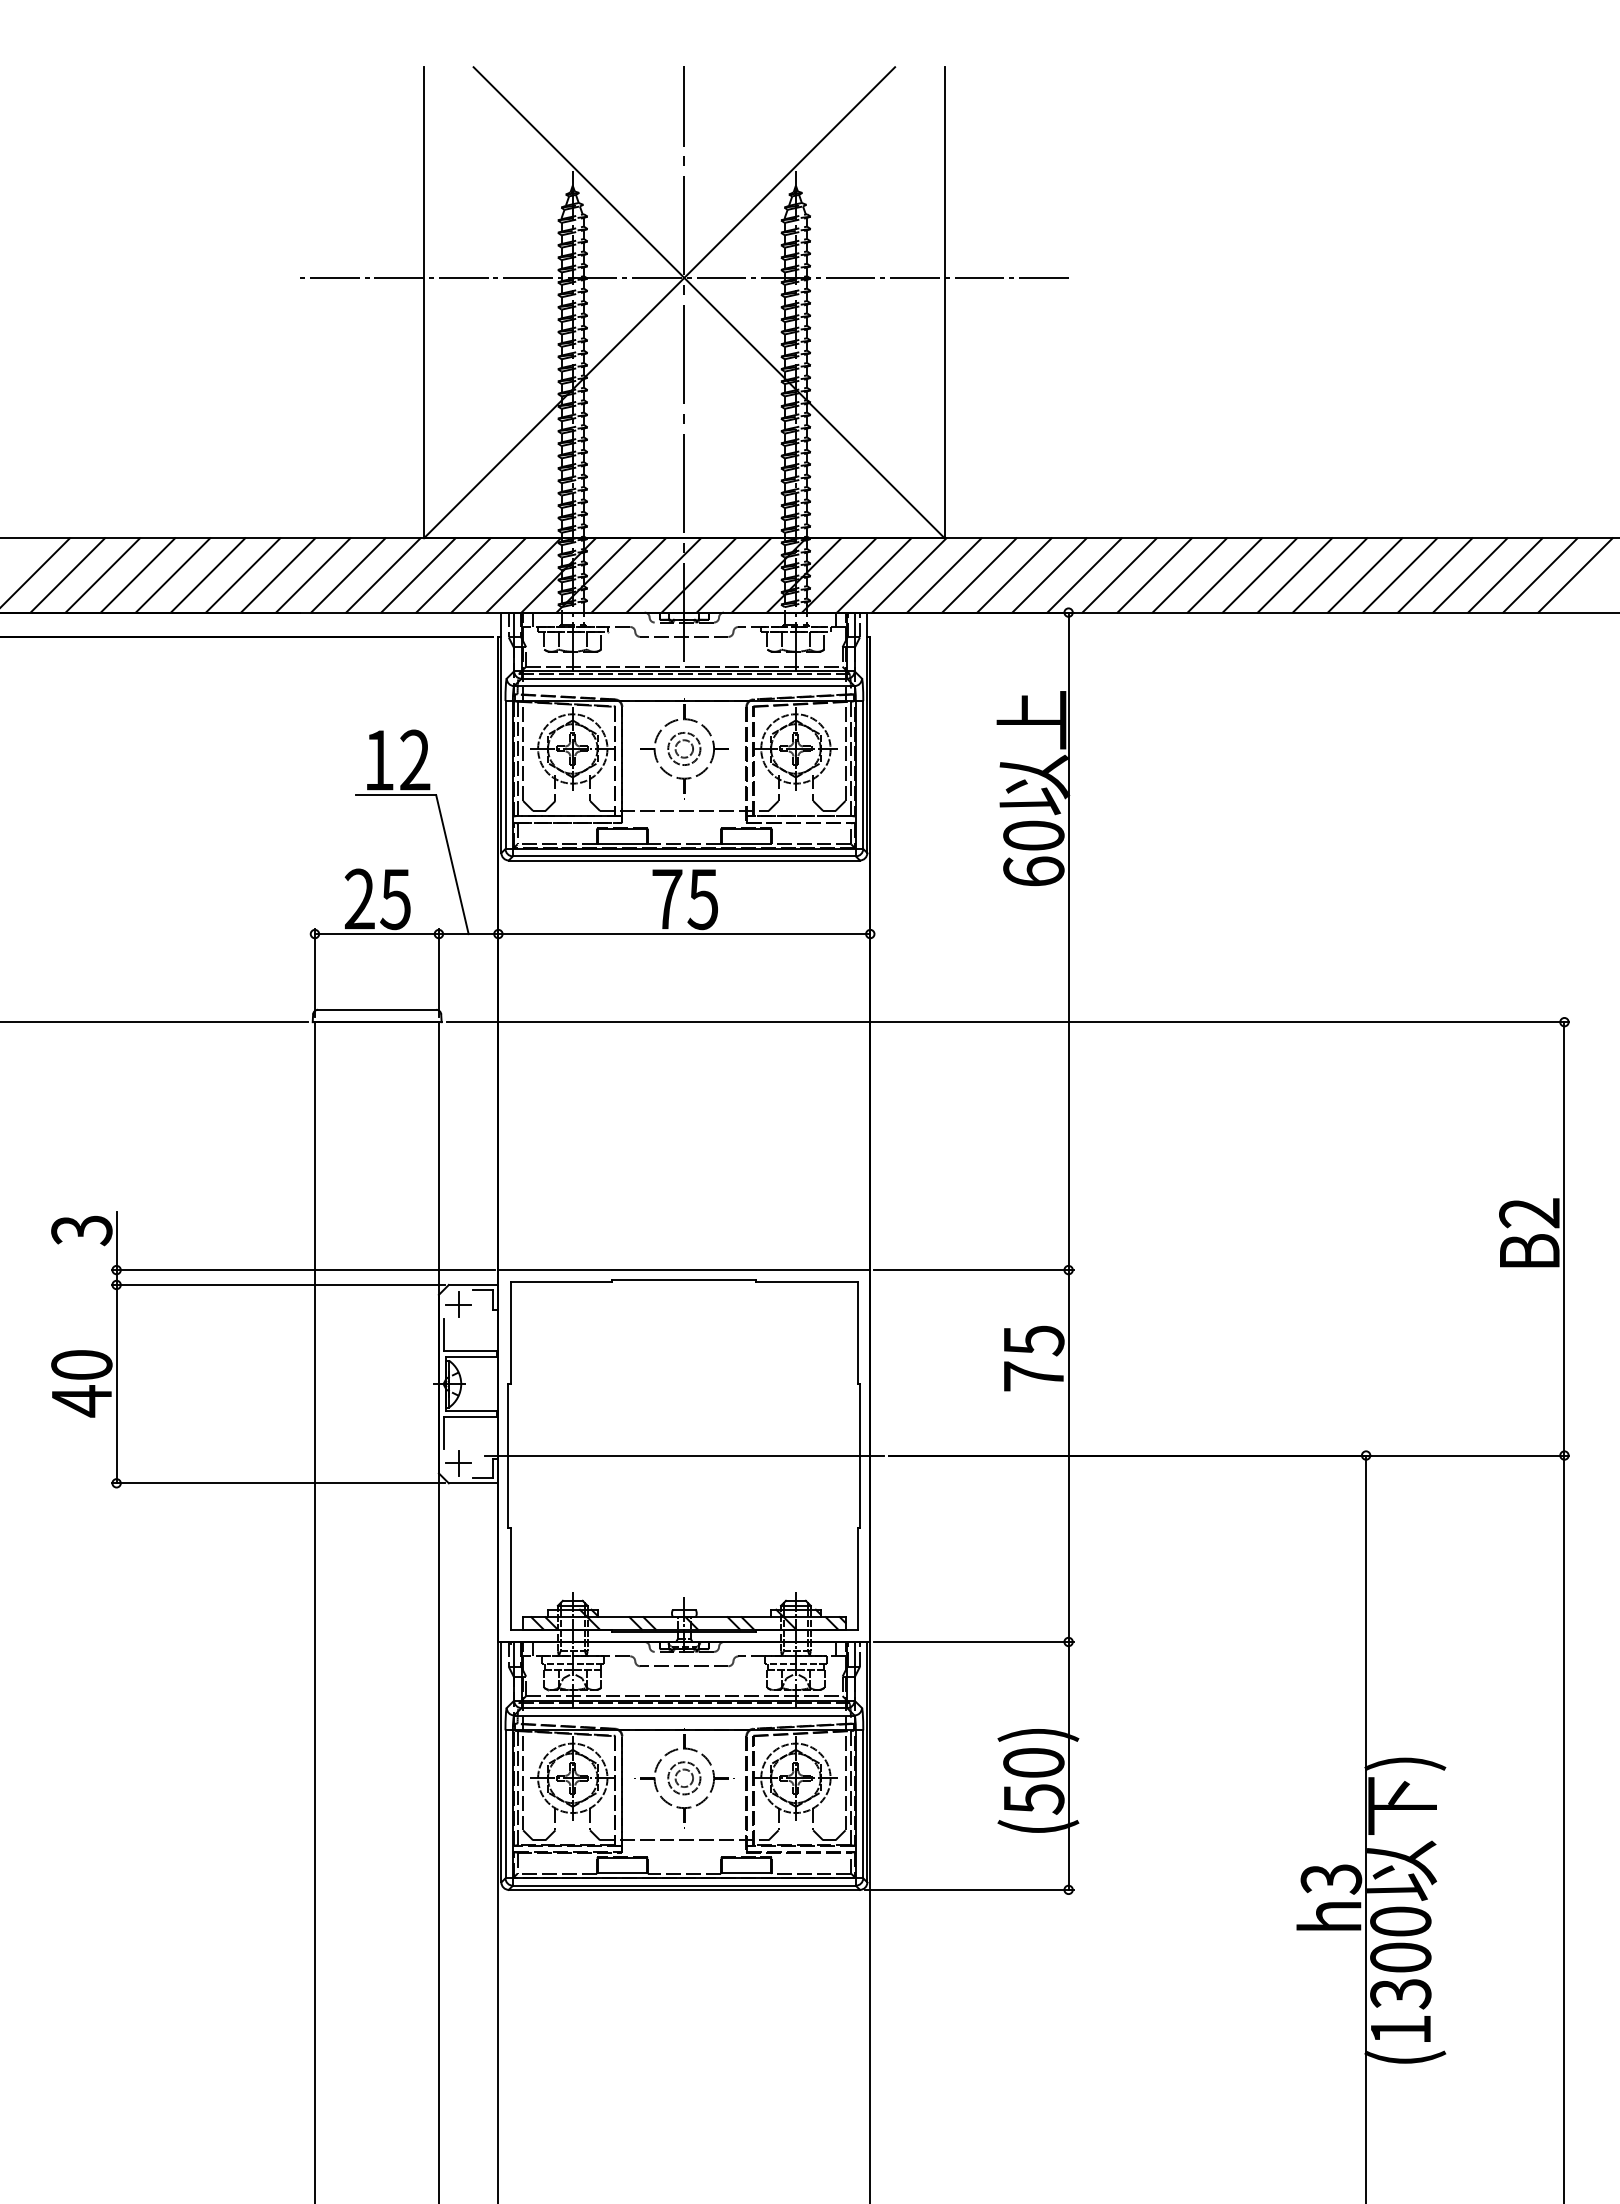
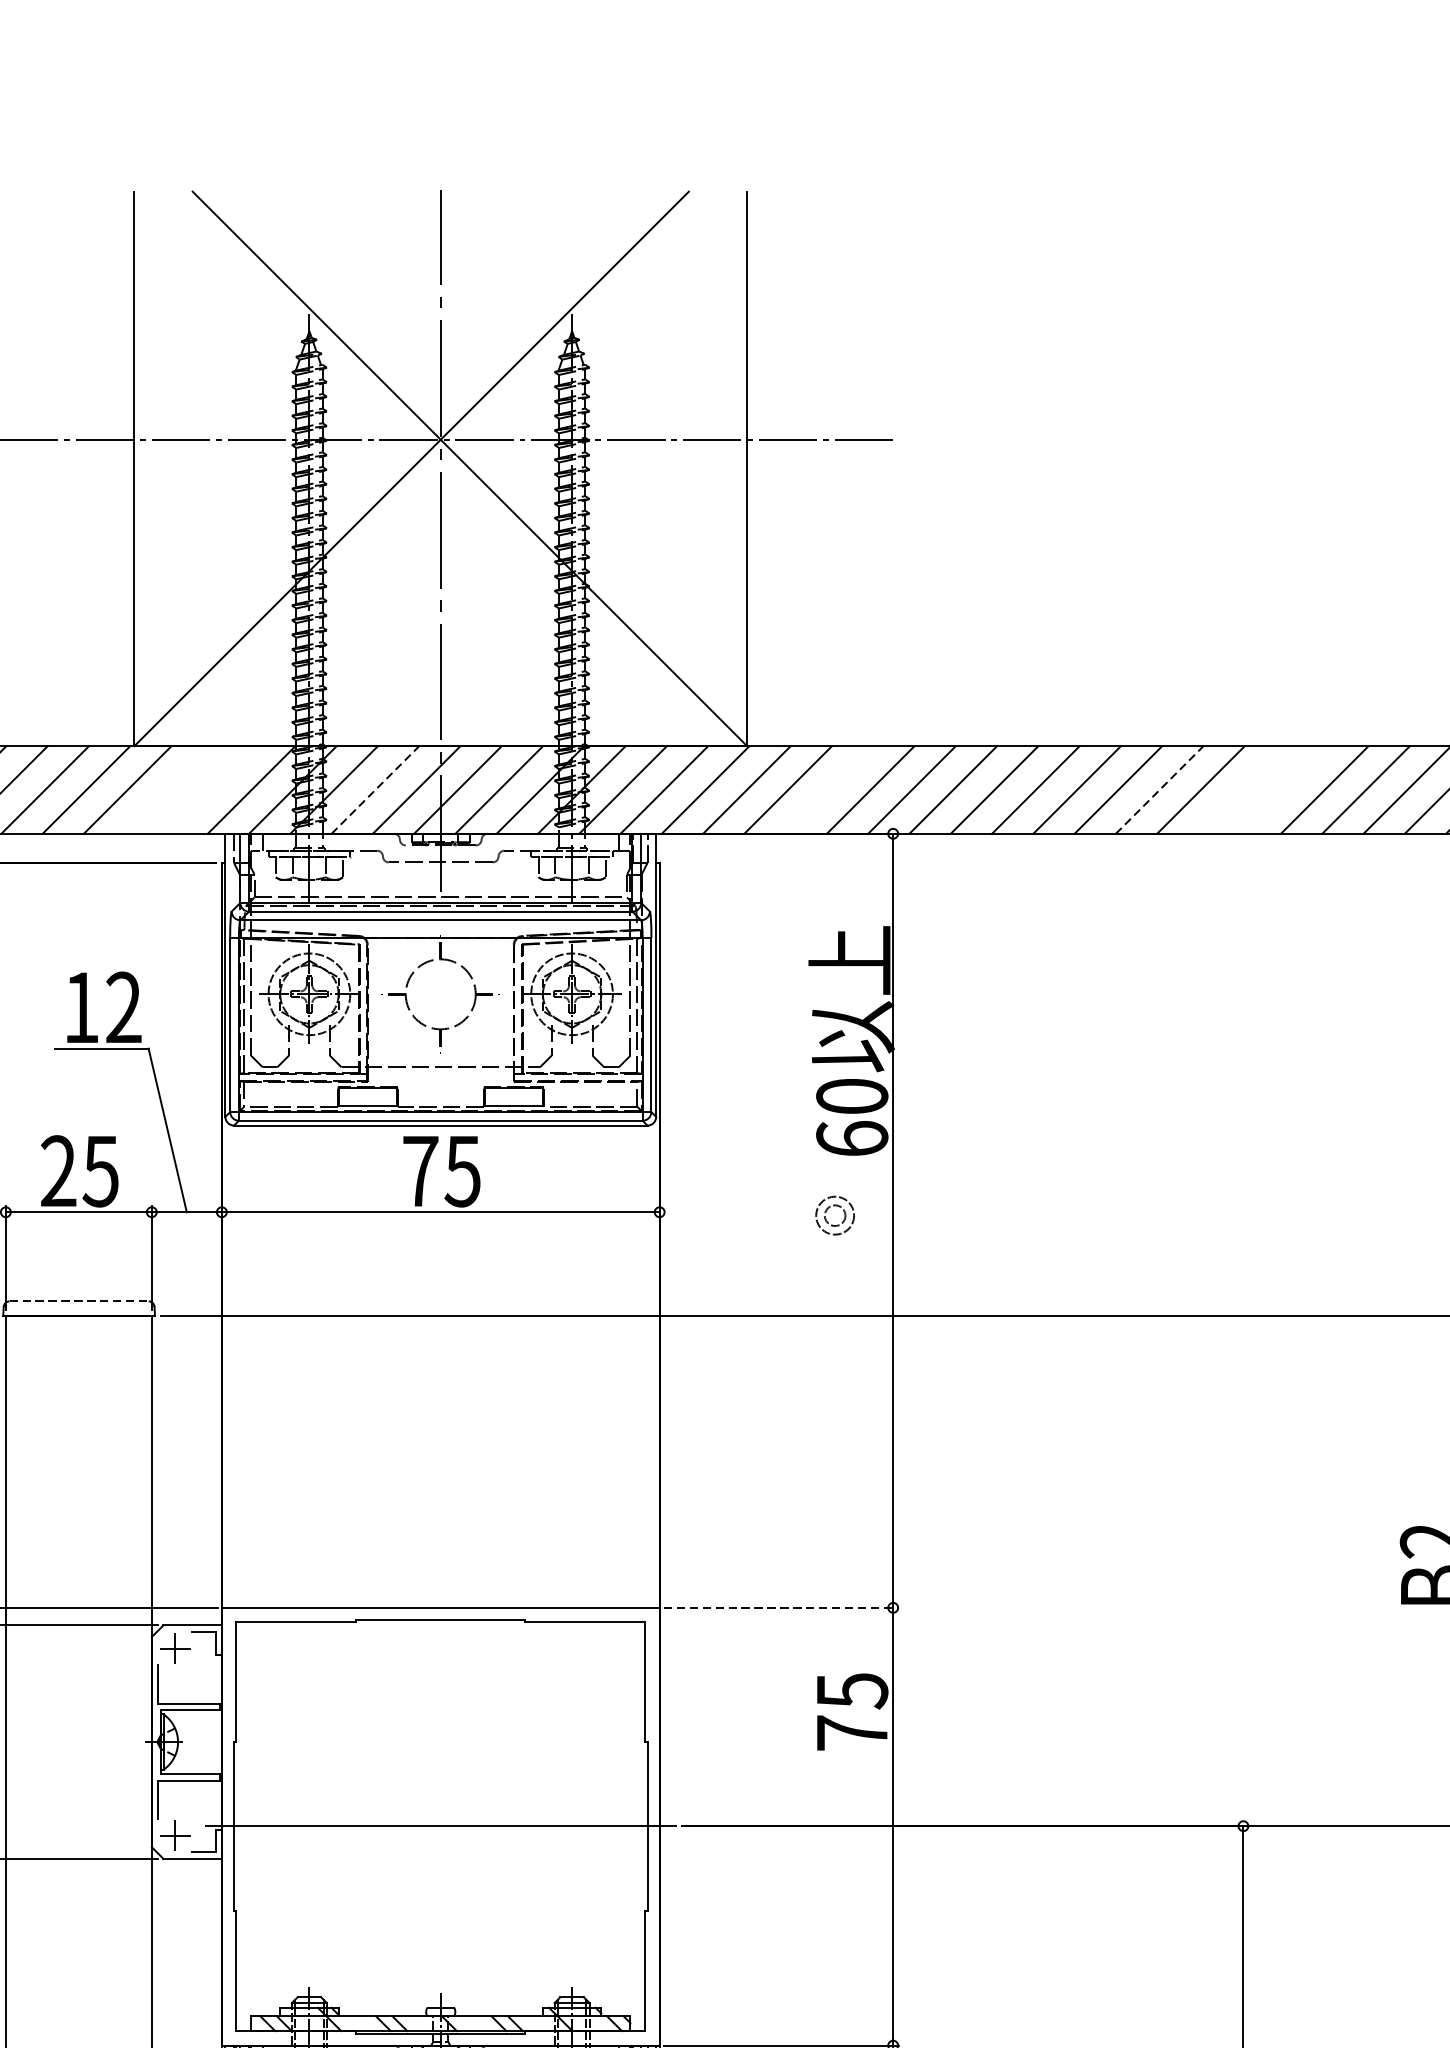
line: (453, 575) -> (168, 790), removed
line: (488, 575) -> (210, 790), removed
line: (628, 575) -> (375, 790), solid -> dashed
line: (1014, 575) -> (829, 790), removed
line: (1294, 575) -> (1159, 790), solid -> dashed
line: (1364, 575) -> (1241, 790), removed
line: (1399, 575) -> (1282, 790), removed
part: (684, 741) -> (835, 1206), moved
line: (377, 1009) -> (79, 1301), solid -> dashed
line: (973, 1270) -> (781, 1608), solid -> dashed

